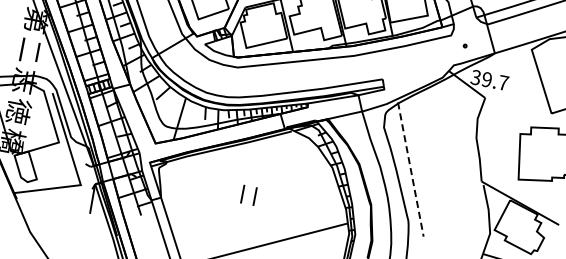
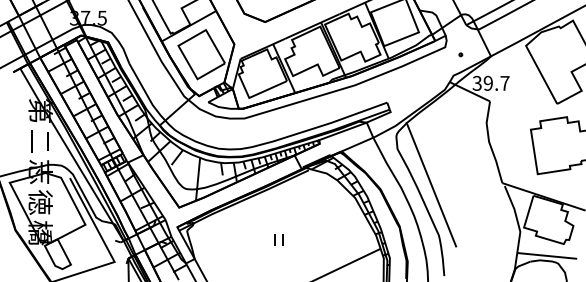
line: (410, 169) -> (431, 184), dashed -> solid
part: (248, 194) -> (278, 239), size x0.62

